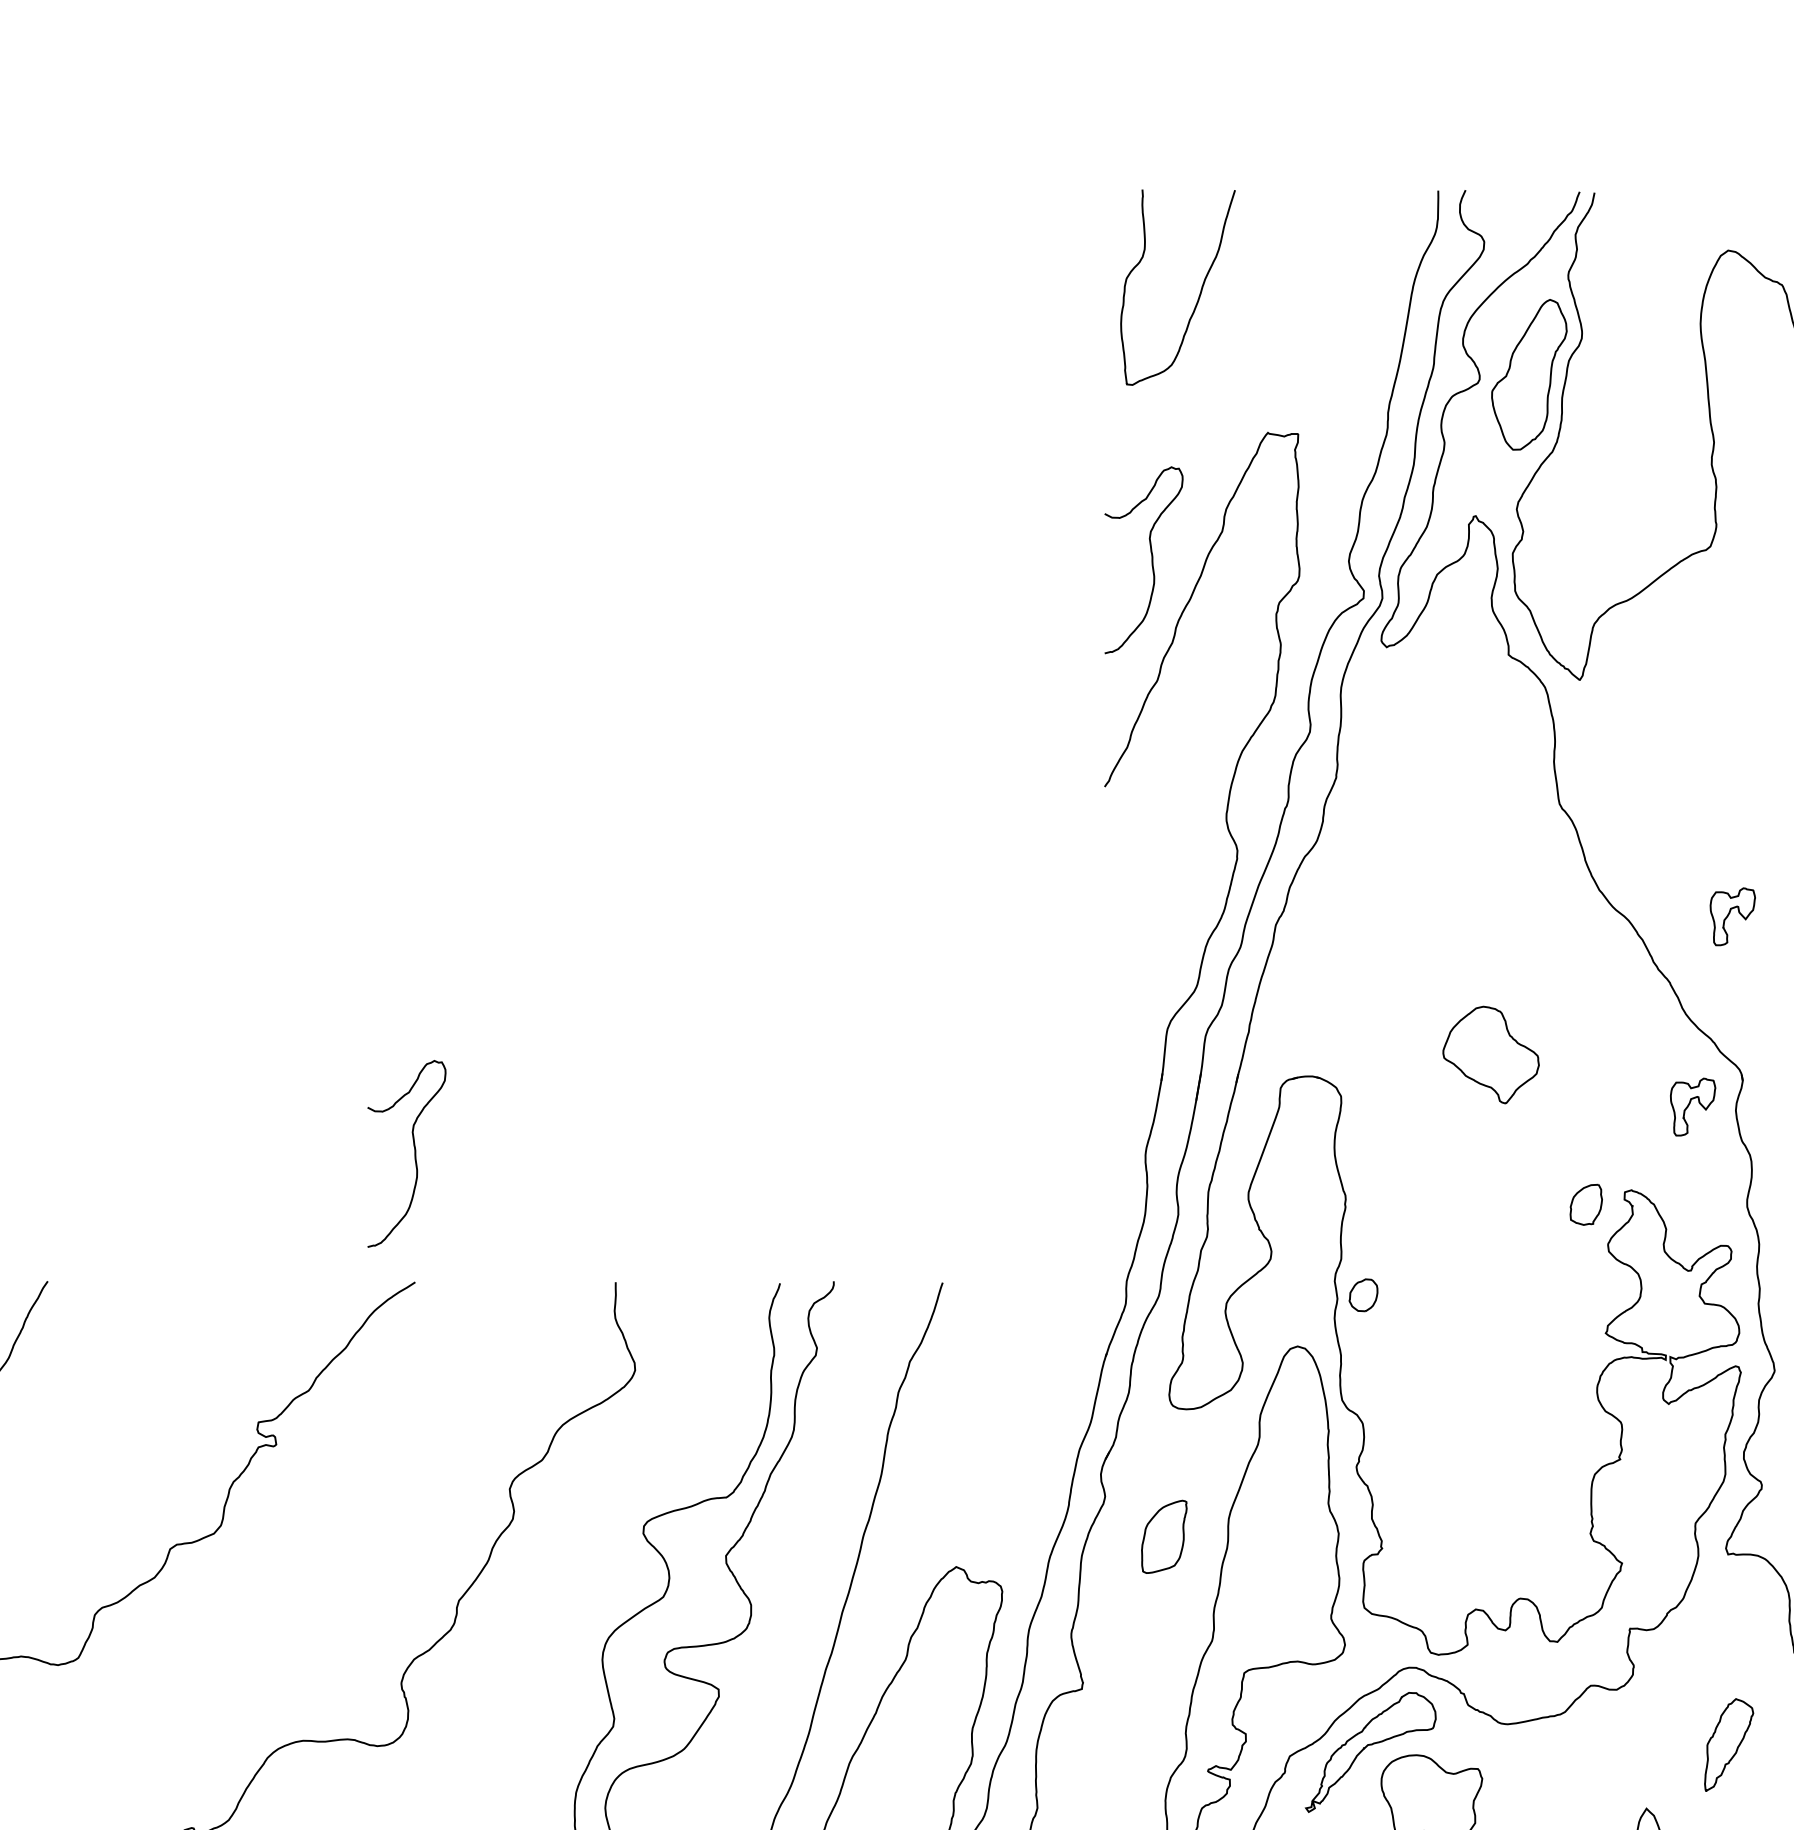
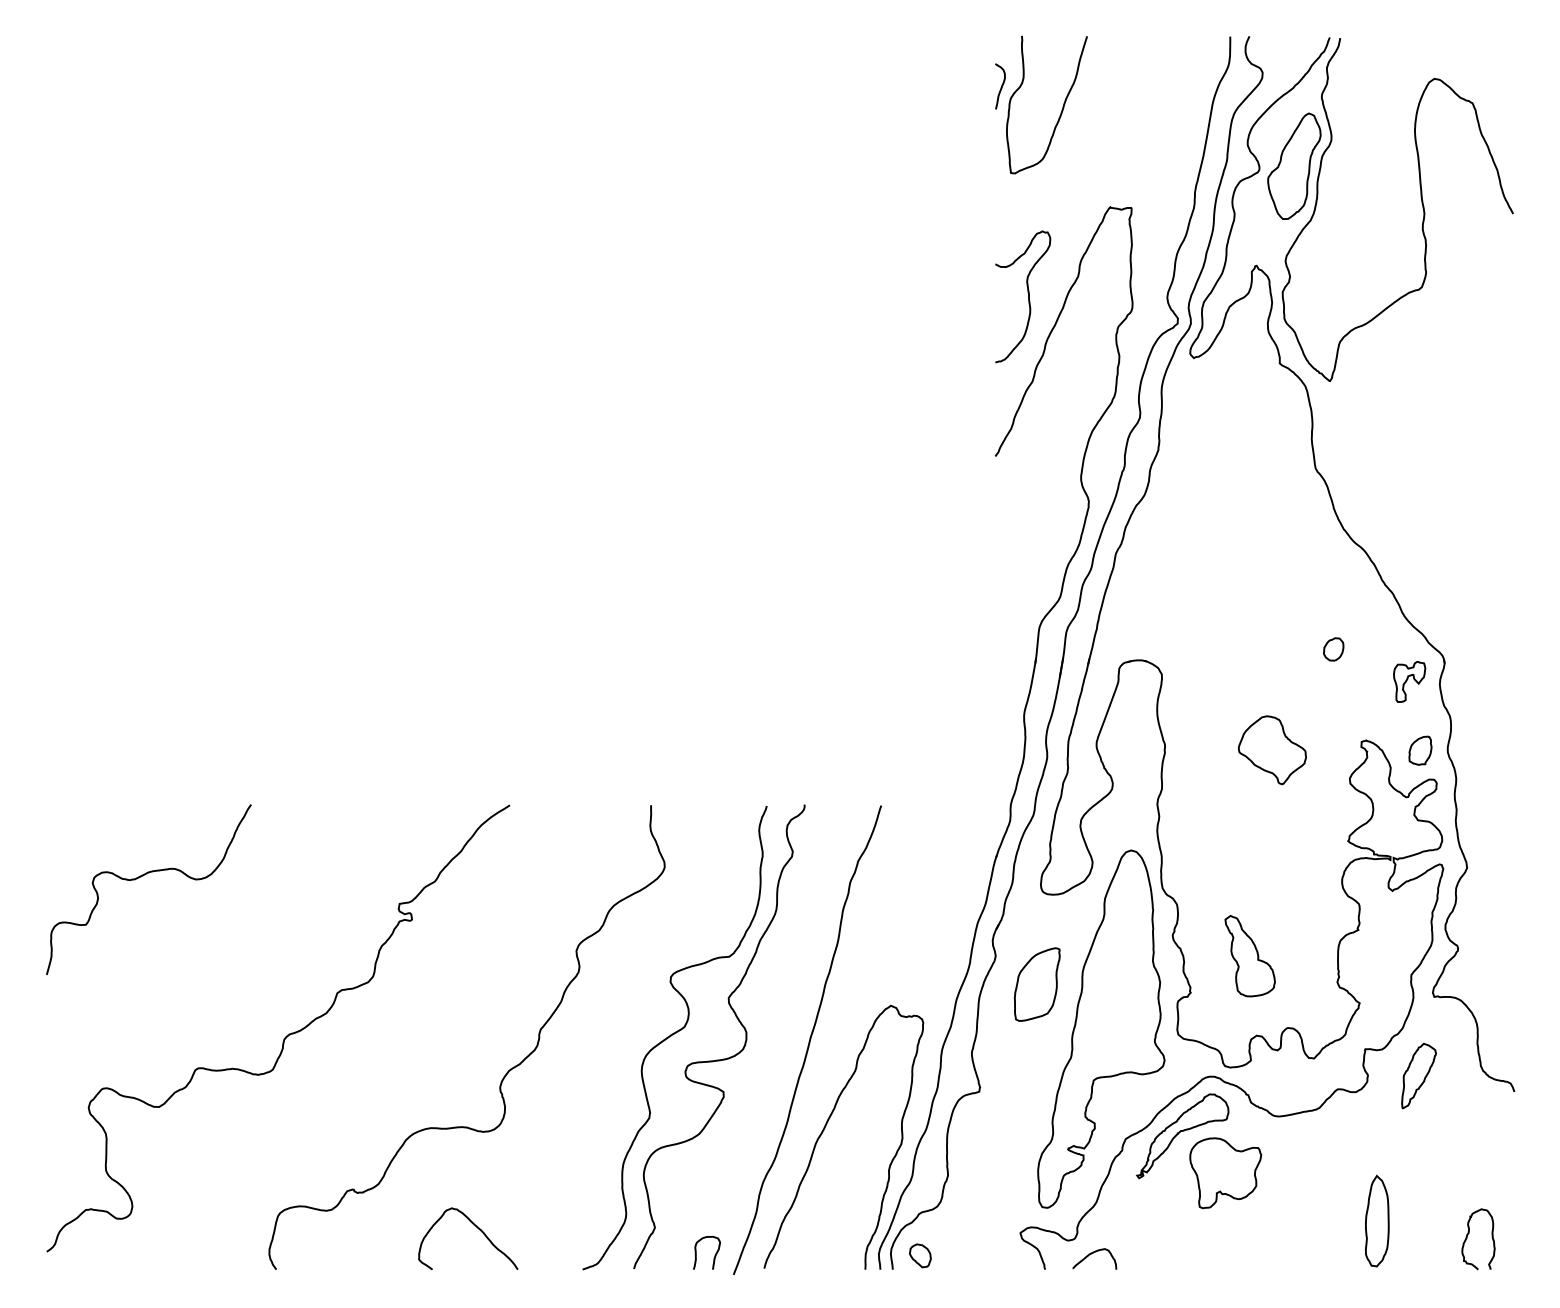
curve: (1113, 261) -> (1001, 86), added
part: (1732, 916) -> (1437, 547), removed
part: (1491, 1055) -> (1272, 750), moved
curve: (414, 1153) -> (509, 714), removed
part: (1586, 1204) -> (1420, 750), moved
part: (1363, 1295) -> (1333, 649), moved
part: (1465, 1497) -> (1249, 956), added
part: (1164, 1536) -> (1037, 984), size x1.43
part: (1728, 1744) -> (1418, 1075), moved

